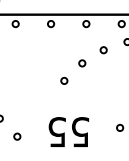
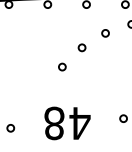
text: (69, 132) -> (68, 123), 55 -> 48

